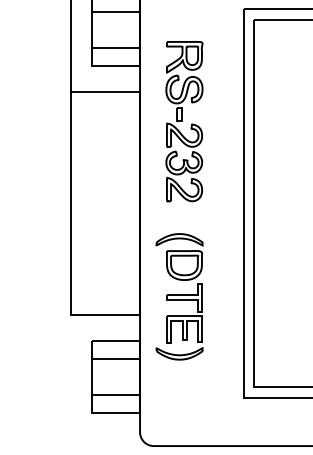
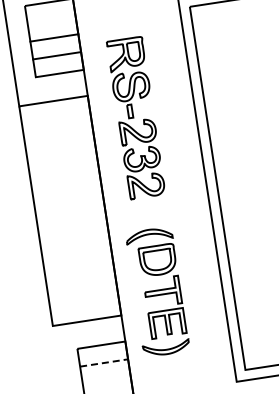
line: (115, 12) -> (54, 38), moved
line: (116, 358) -> (104, 362), solid -> dashed

